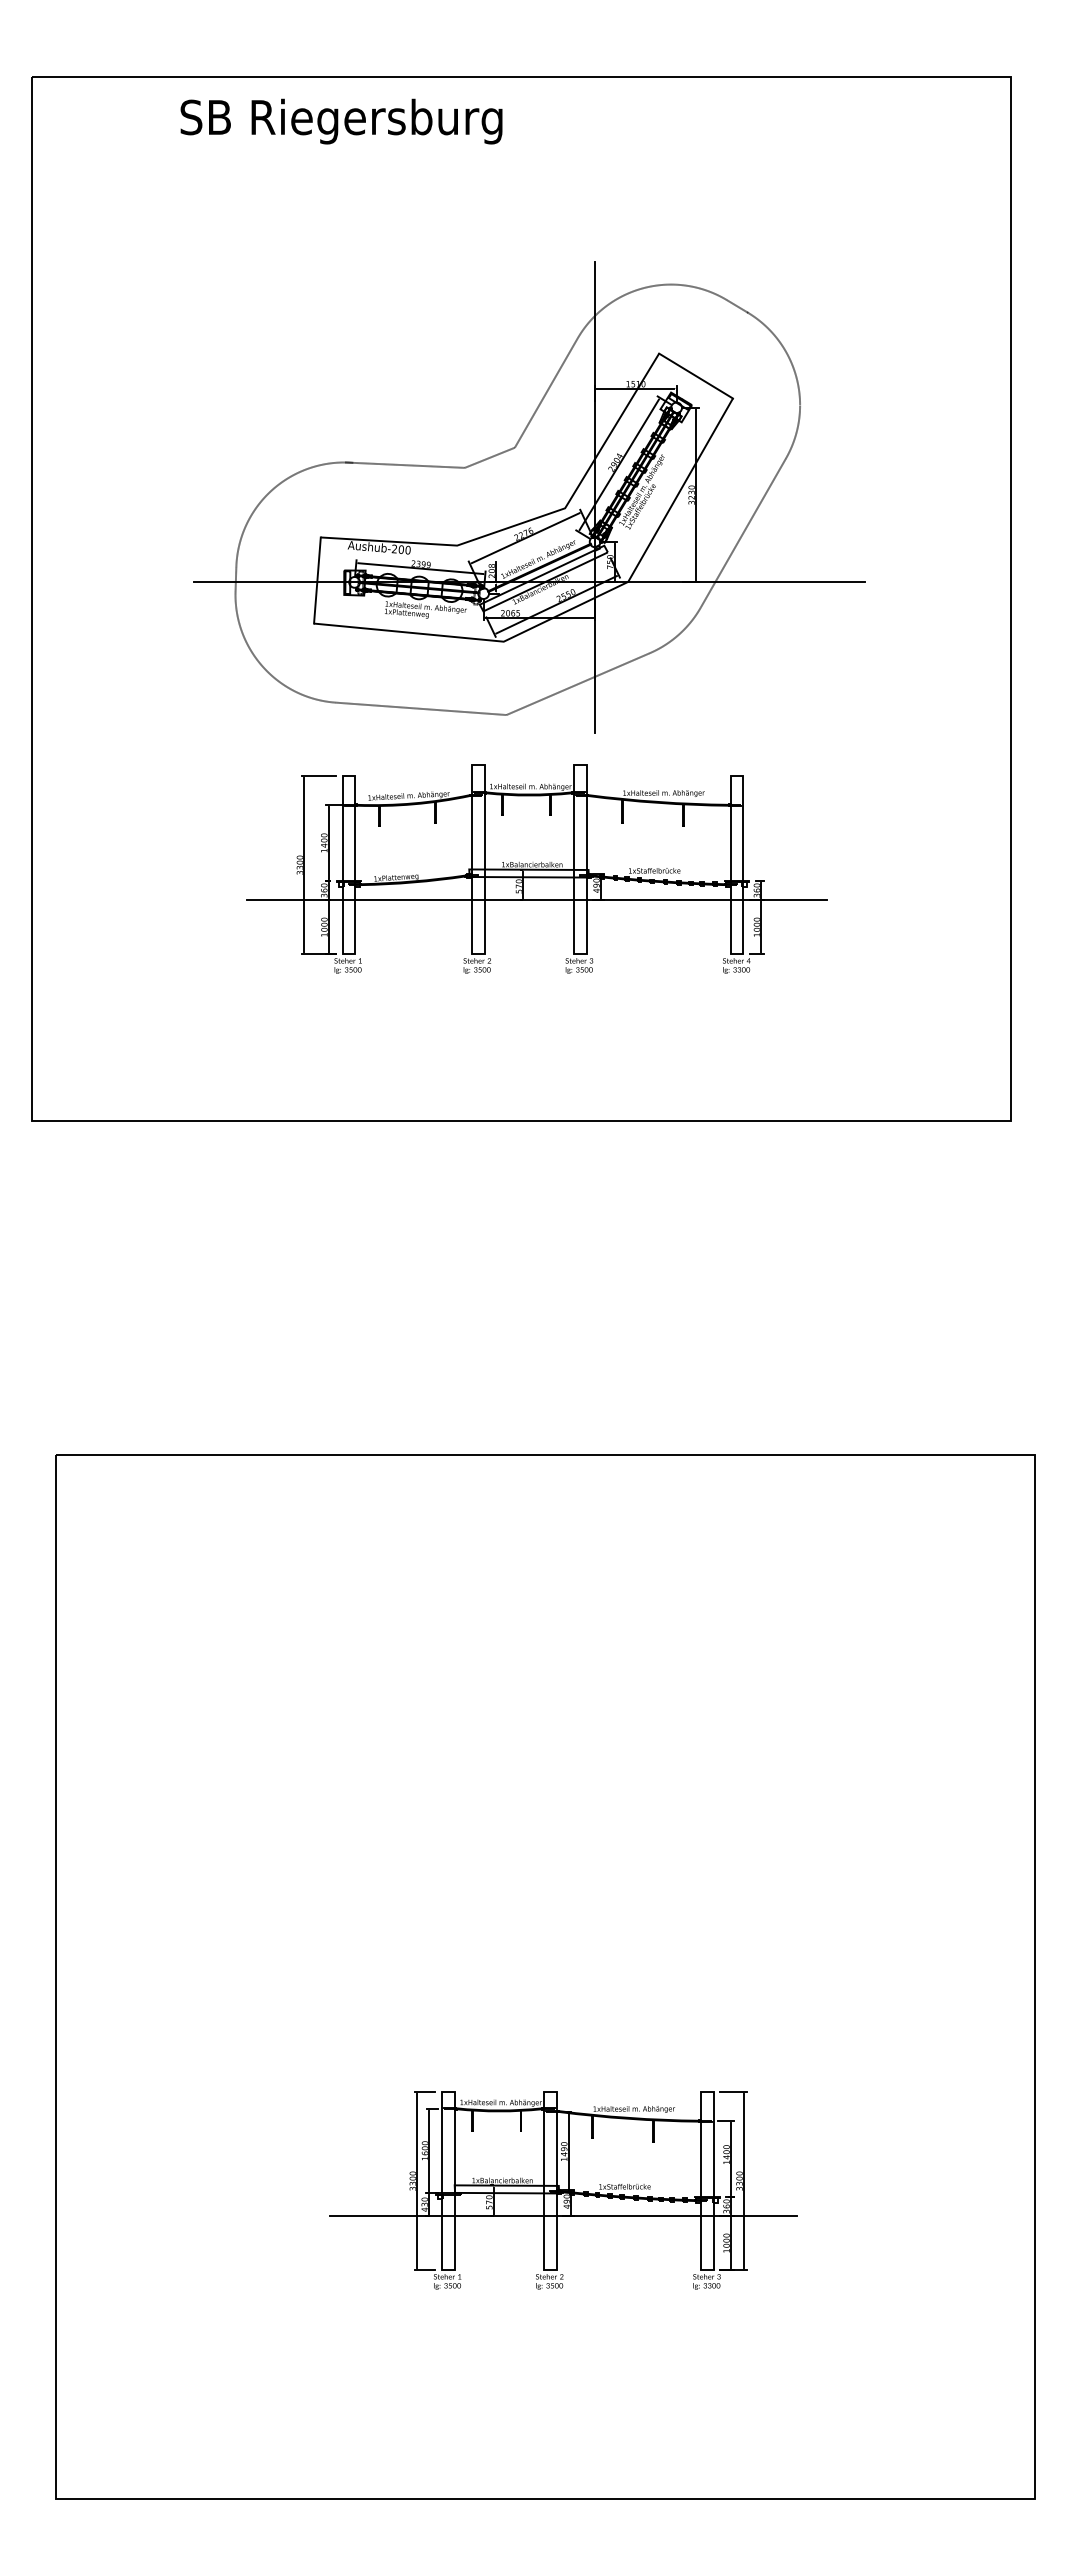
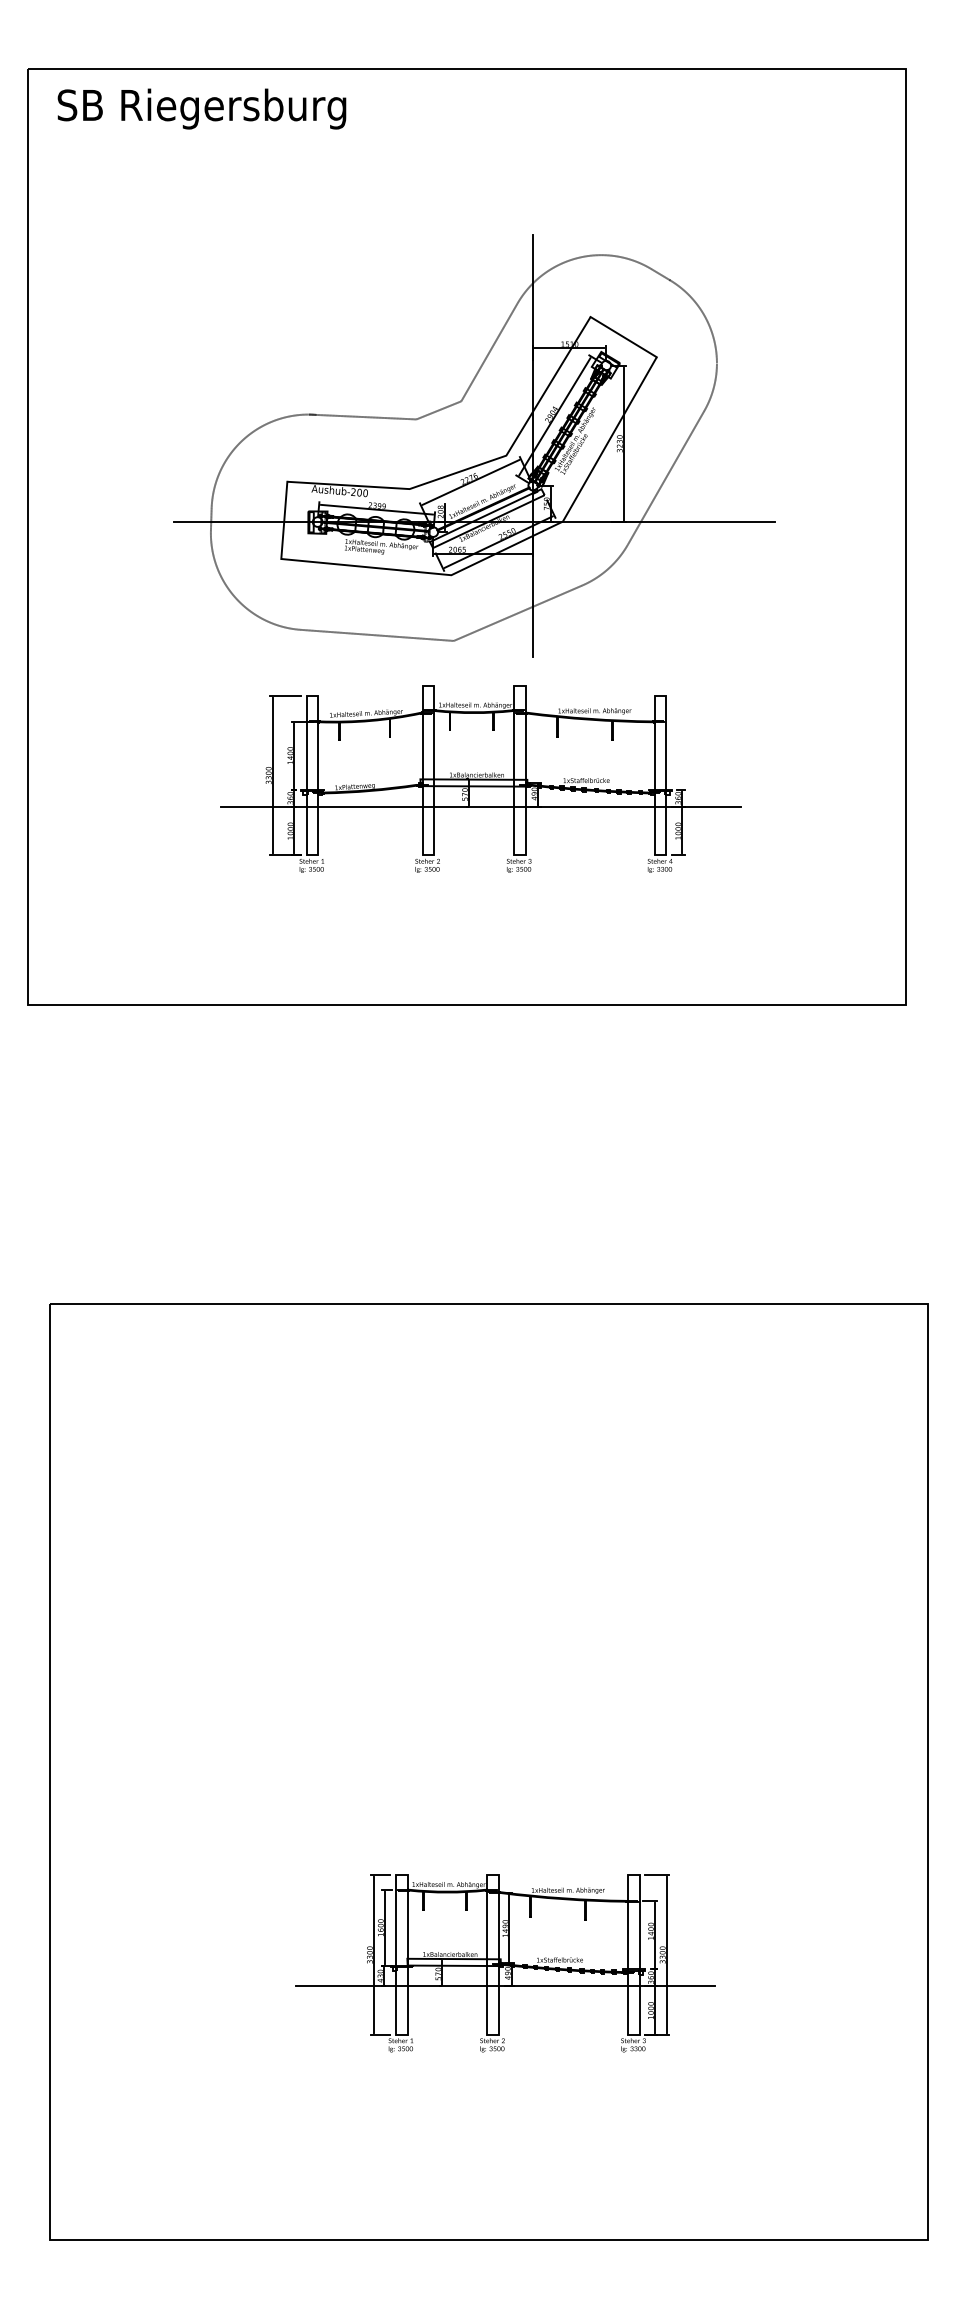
text: (341, 121) -> (201, 108), moved

